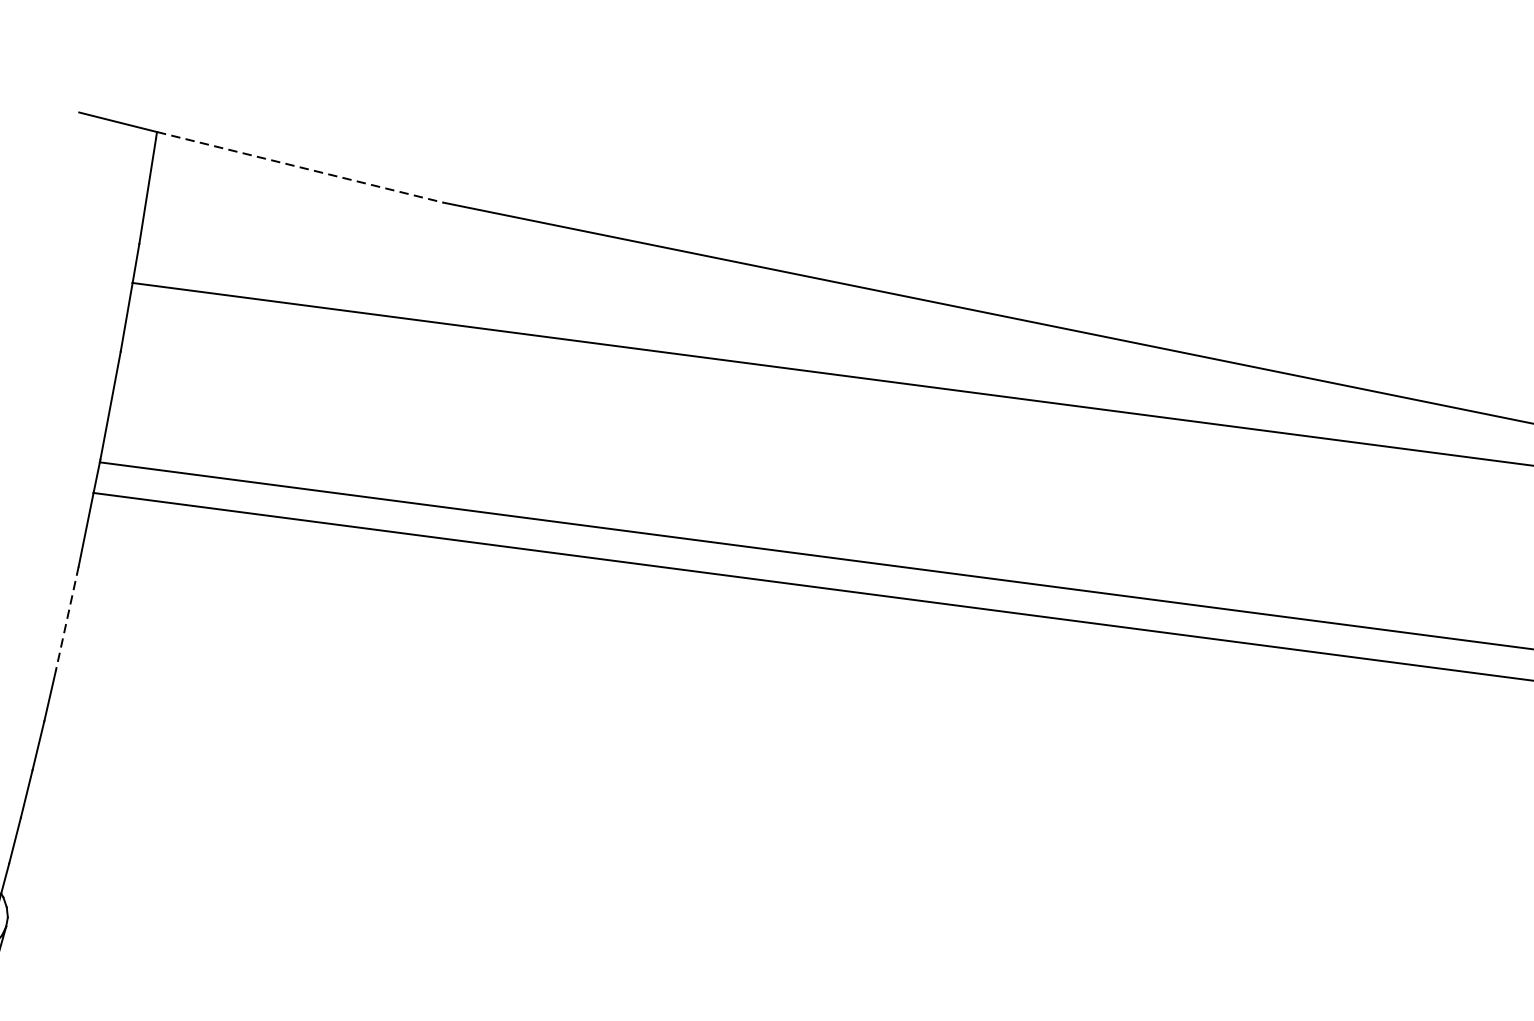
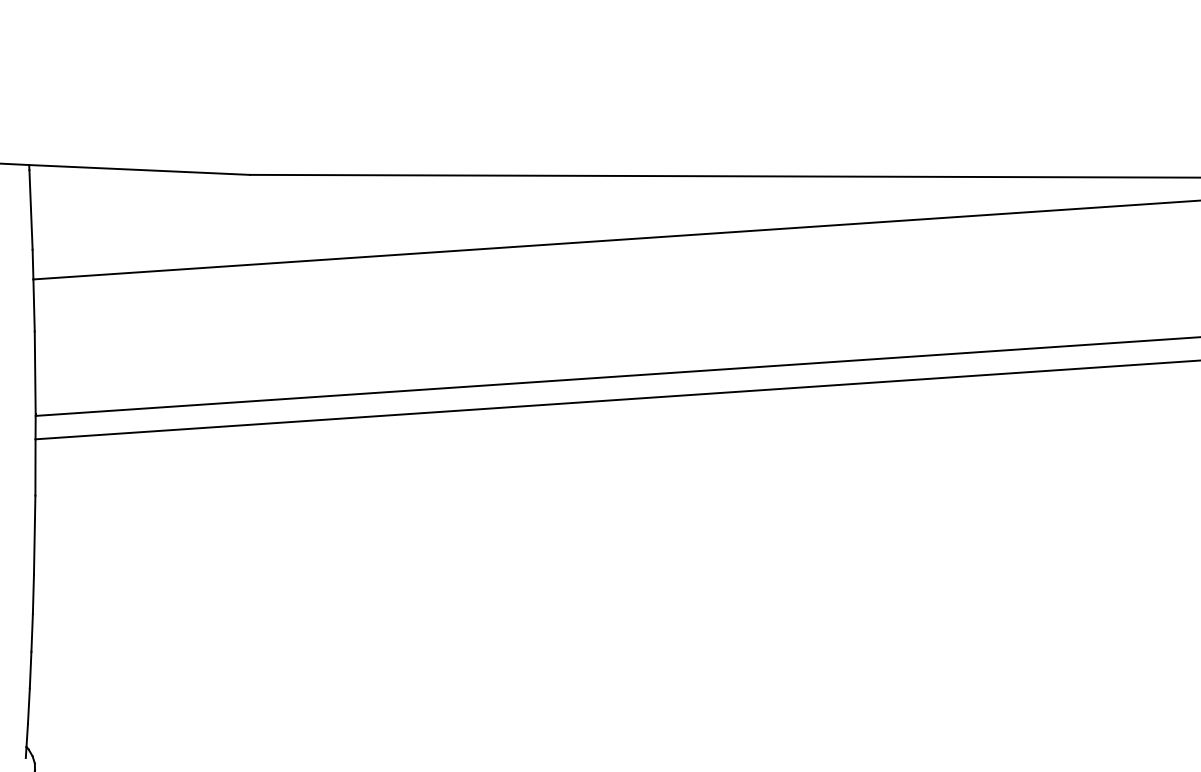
line: (300, 166) -> (139, 169), dashed -> solid
line: (67, 618) -> (34, 535), dashed -> solid

